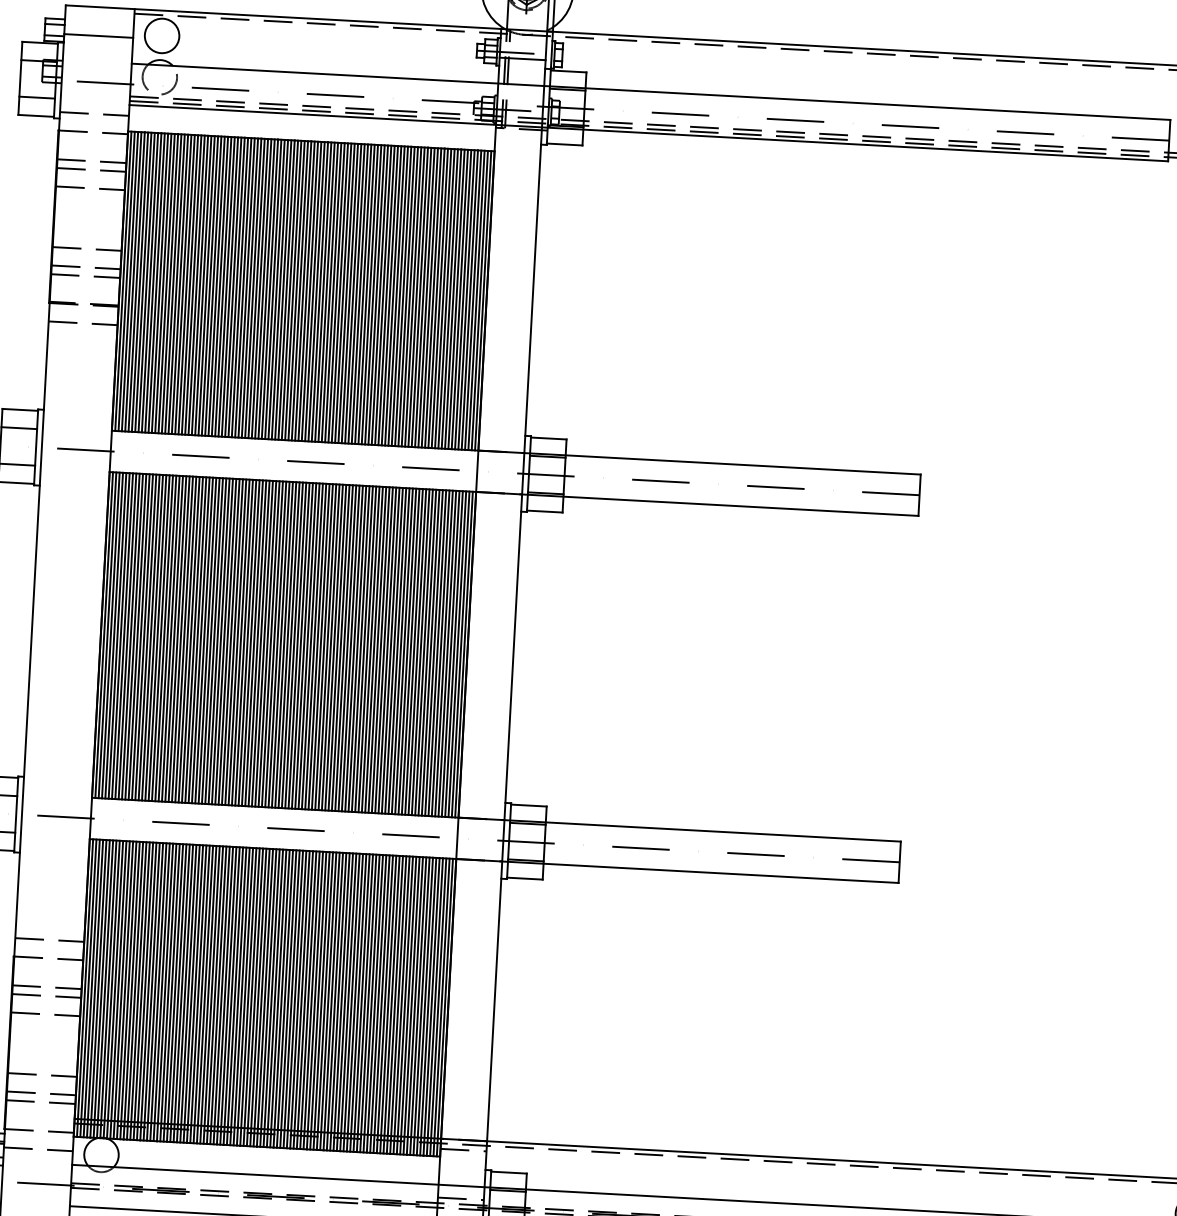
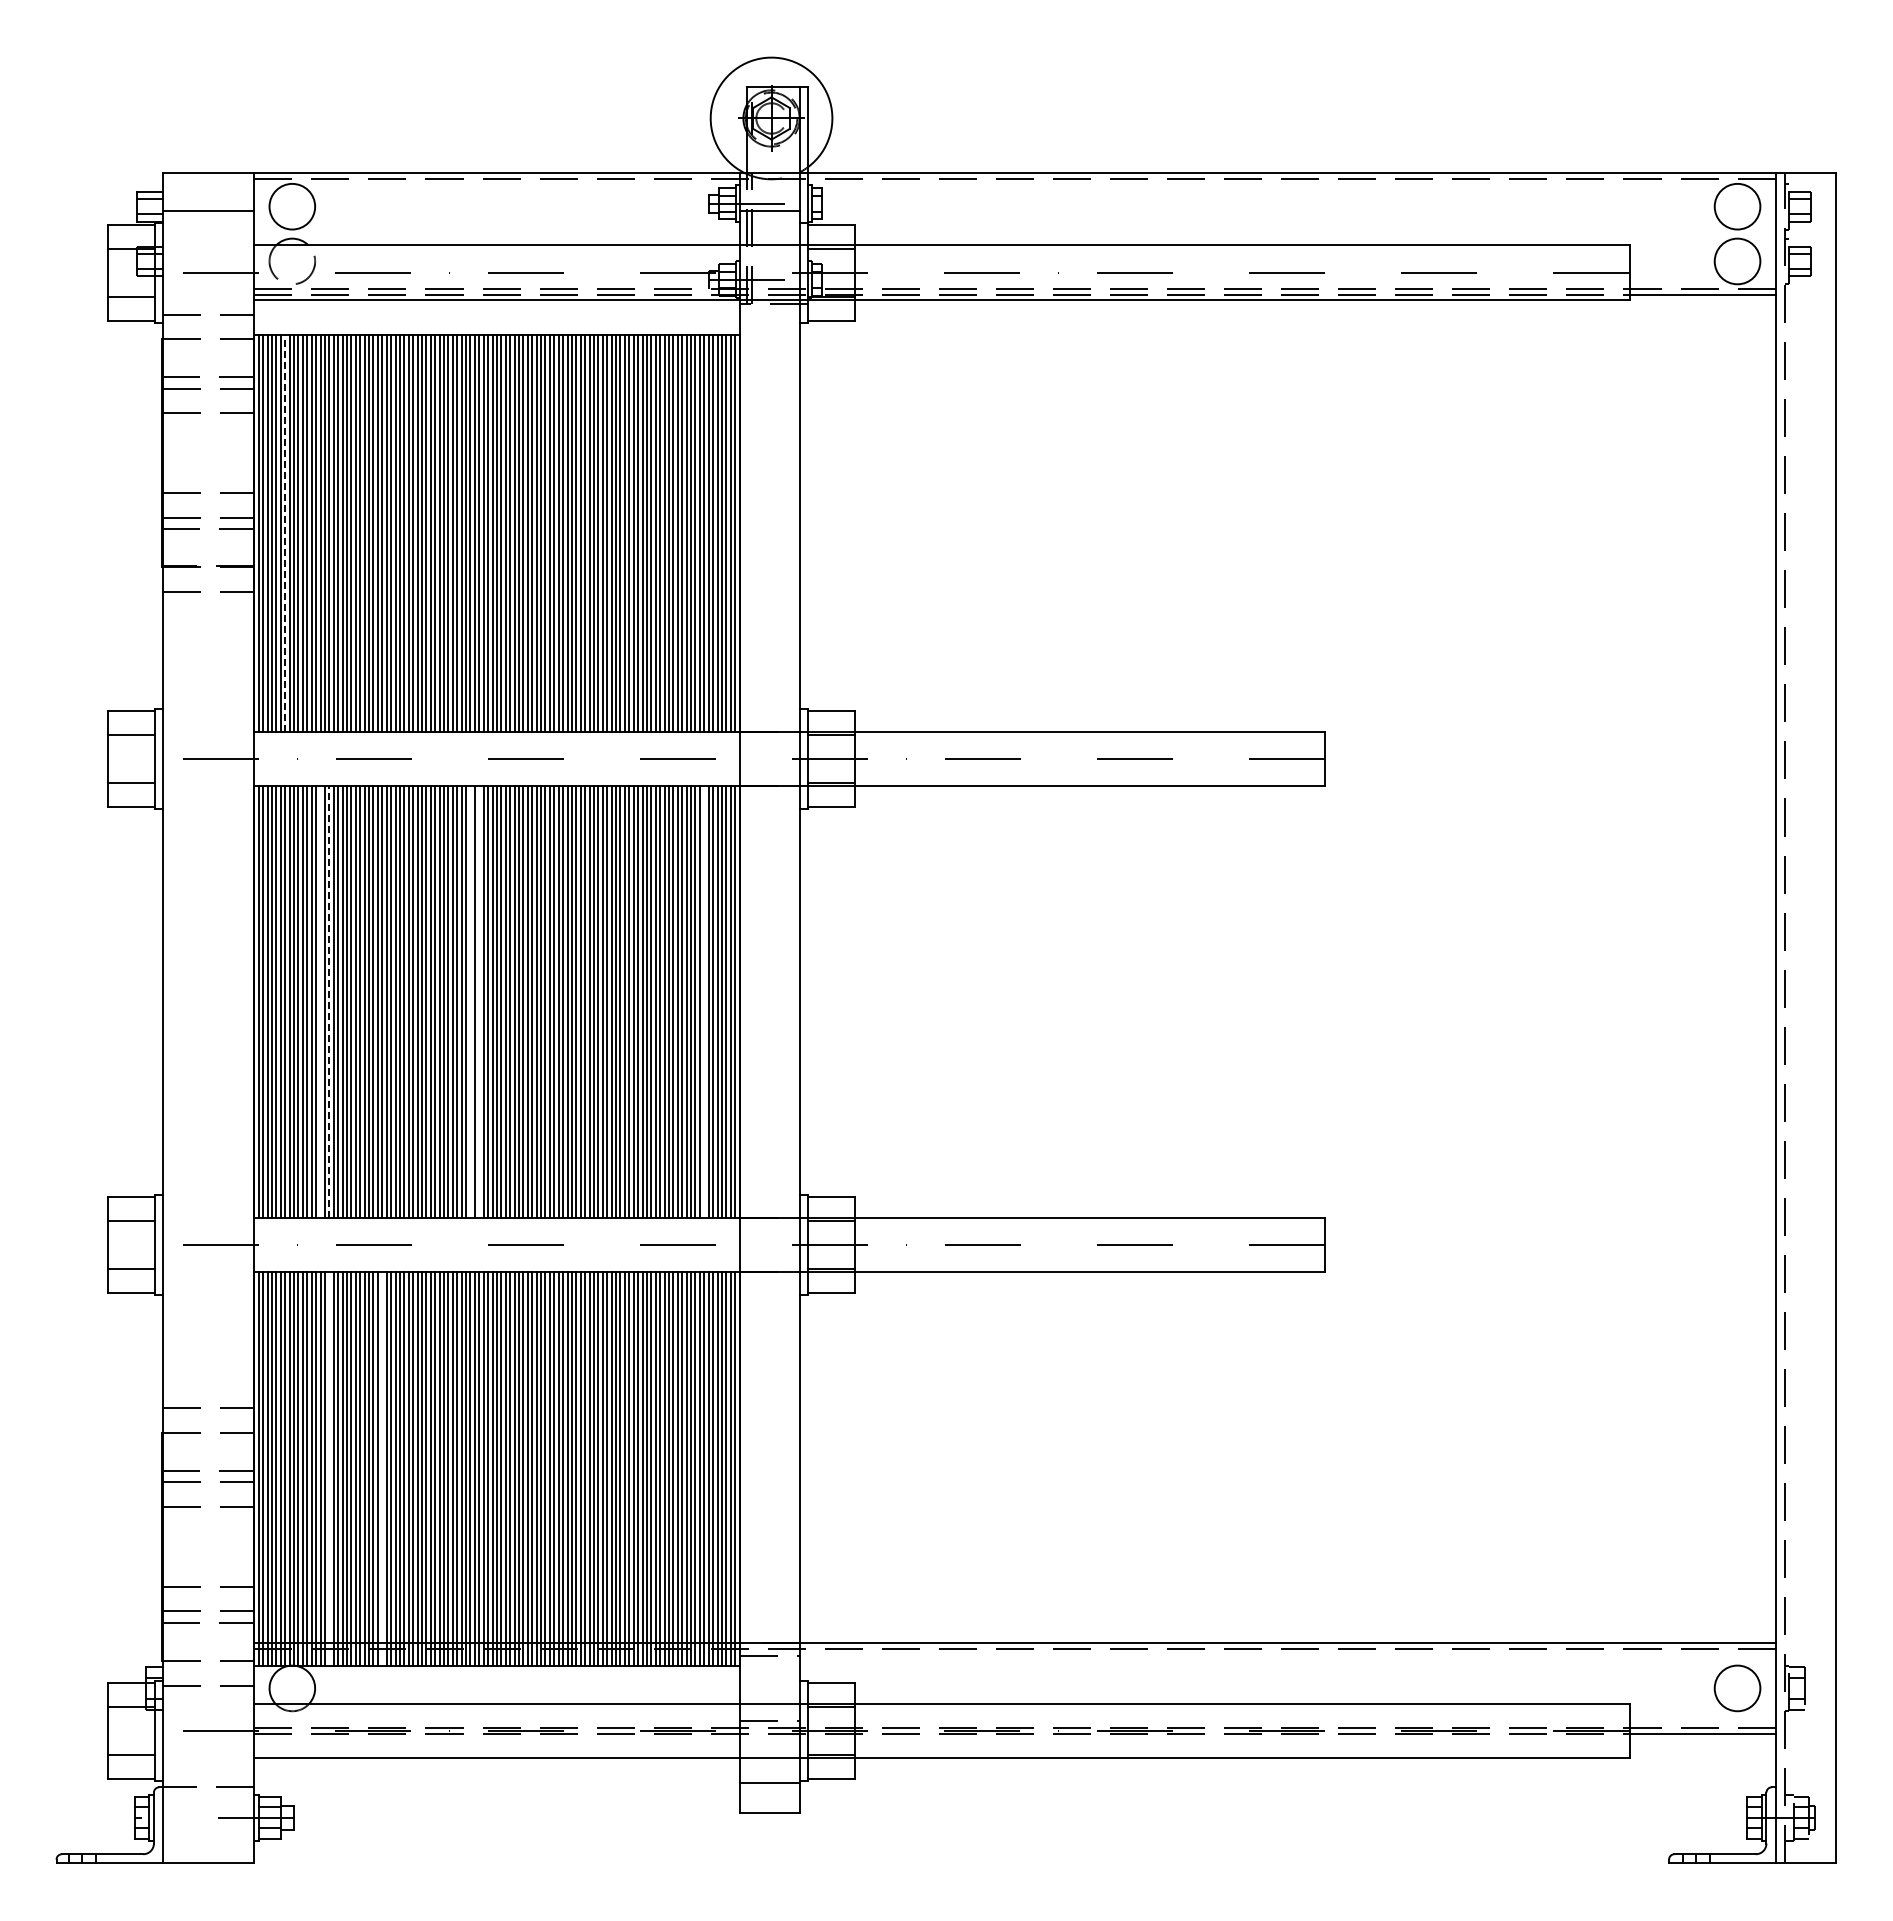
line: (143, 281) -> (285, 532), solid -> dashed
line: (150, 637) -> (320, 1001), removed
line: (157, 637) -> (329, 1001), solid -> dashed
line: (264, 643) -> (470, 1001), removed
line: (270, 643) -> (479, 1001), removed
line: (440, 653) -> (704, 1001), removed
line: (138, 991) -> (329, 1469), removed
line: (178, 993) -> (382, 1469), removed

